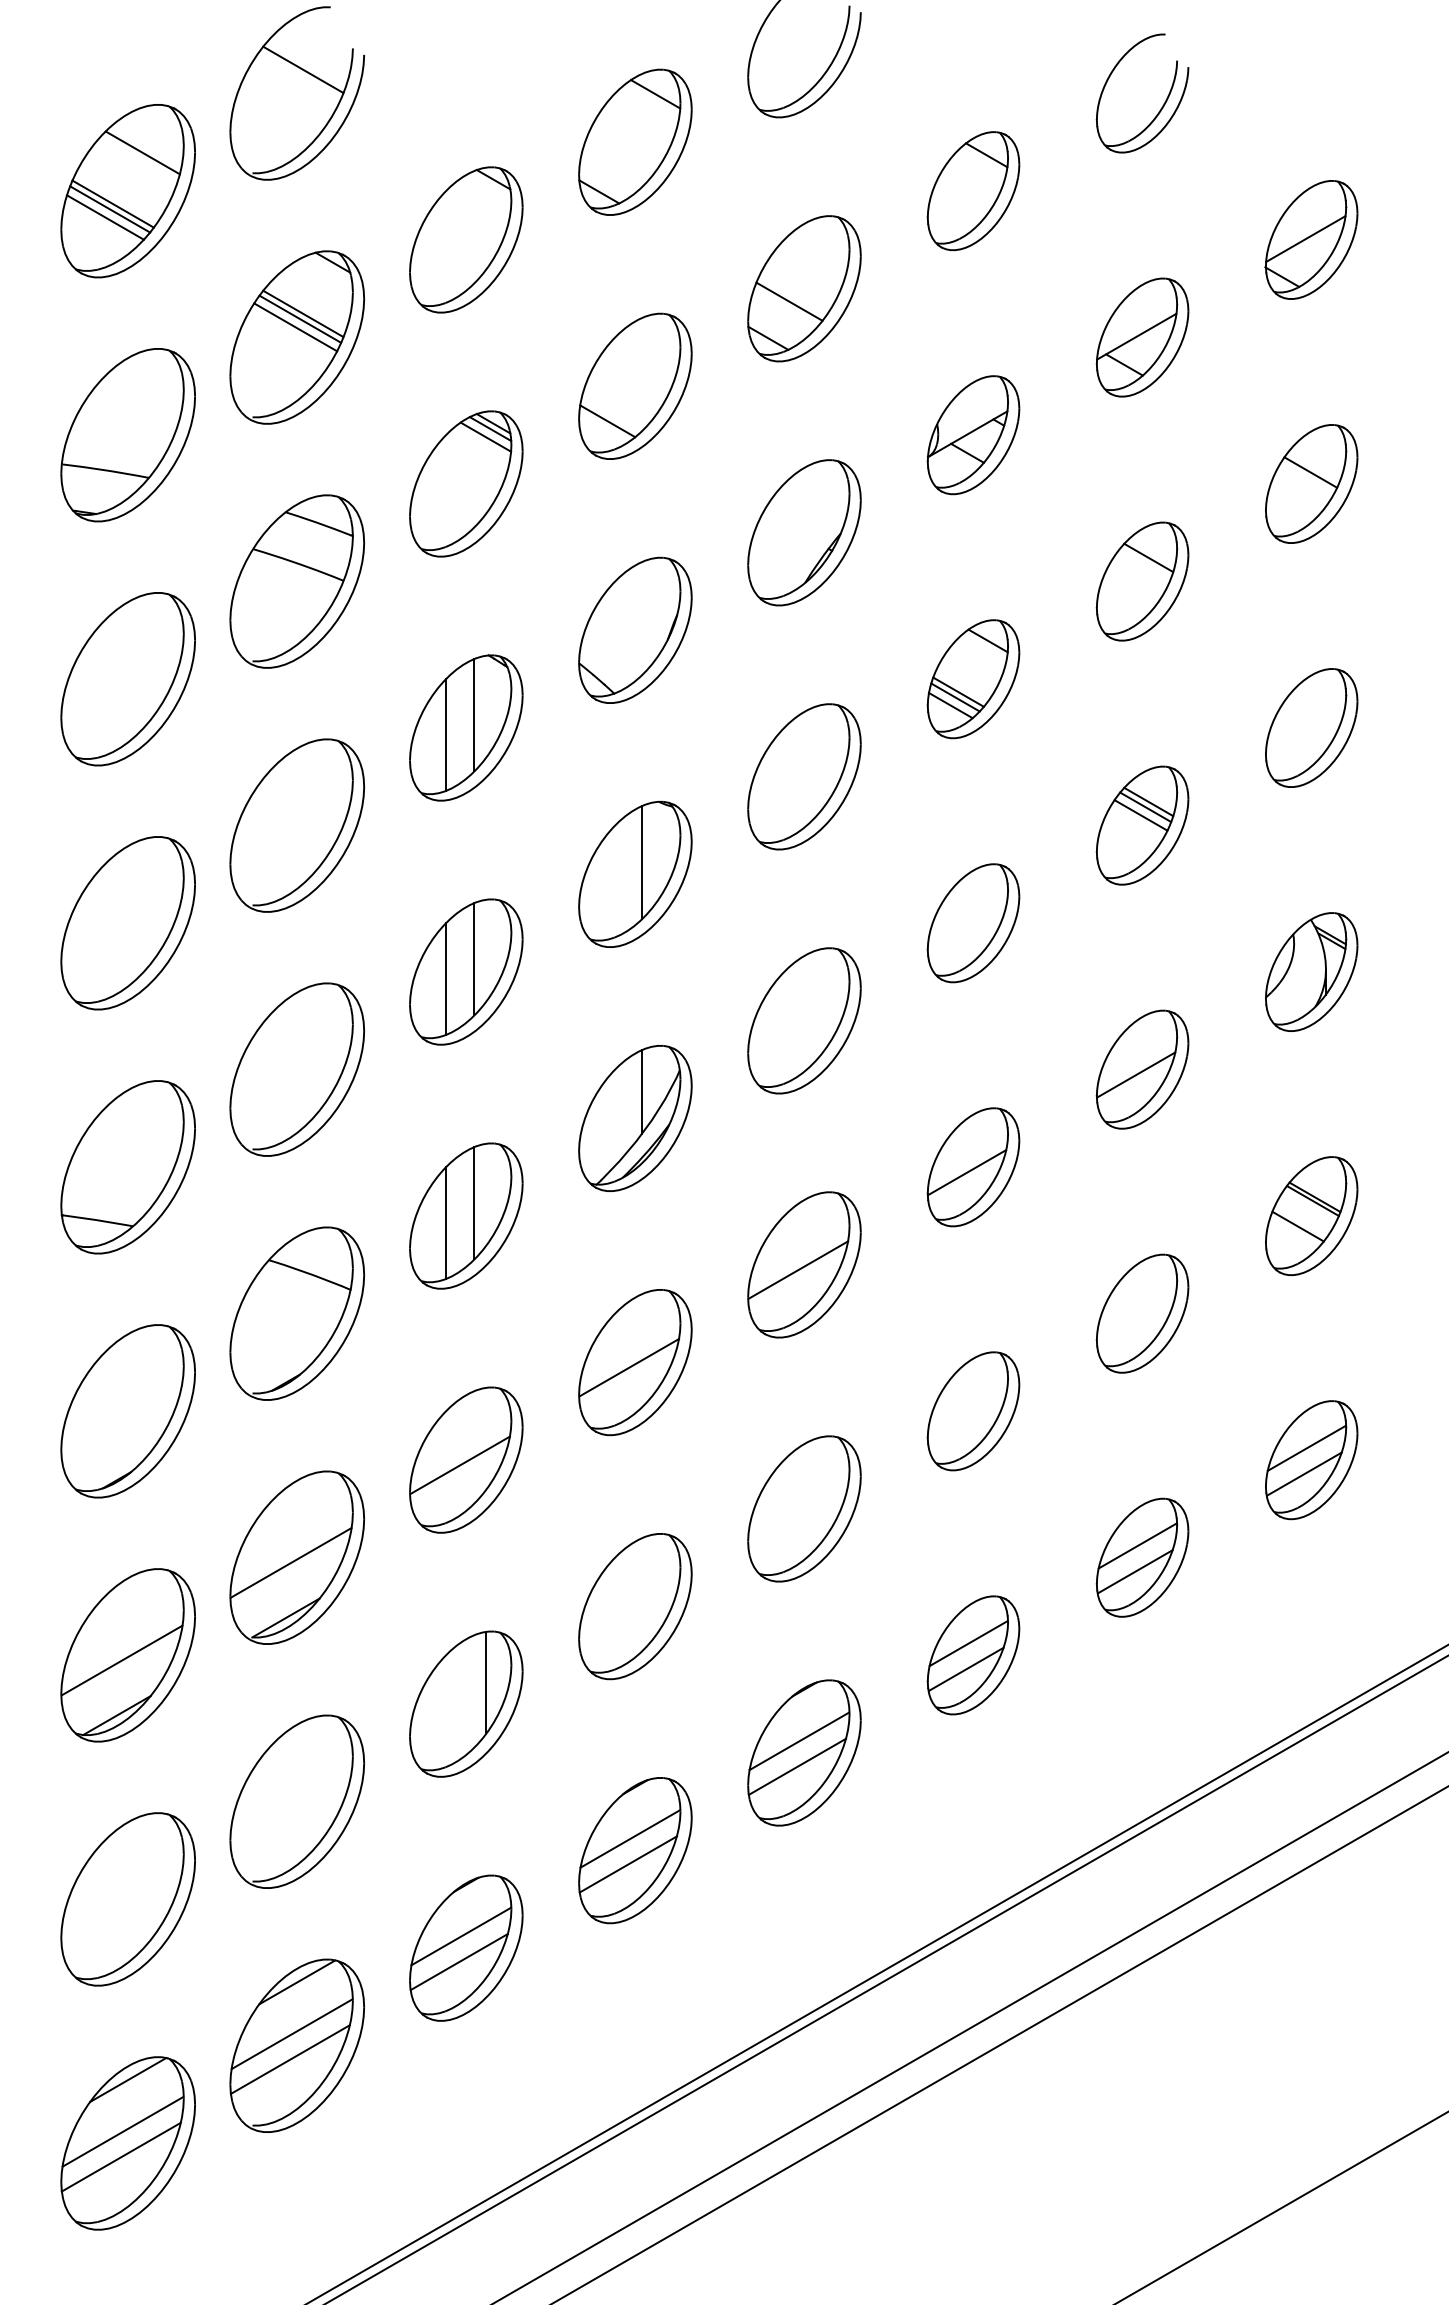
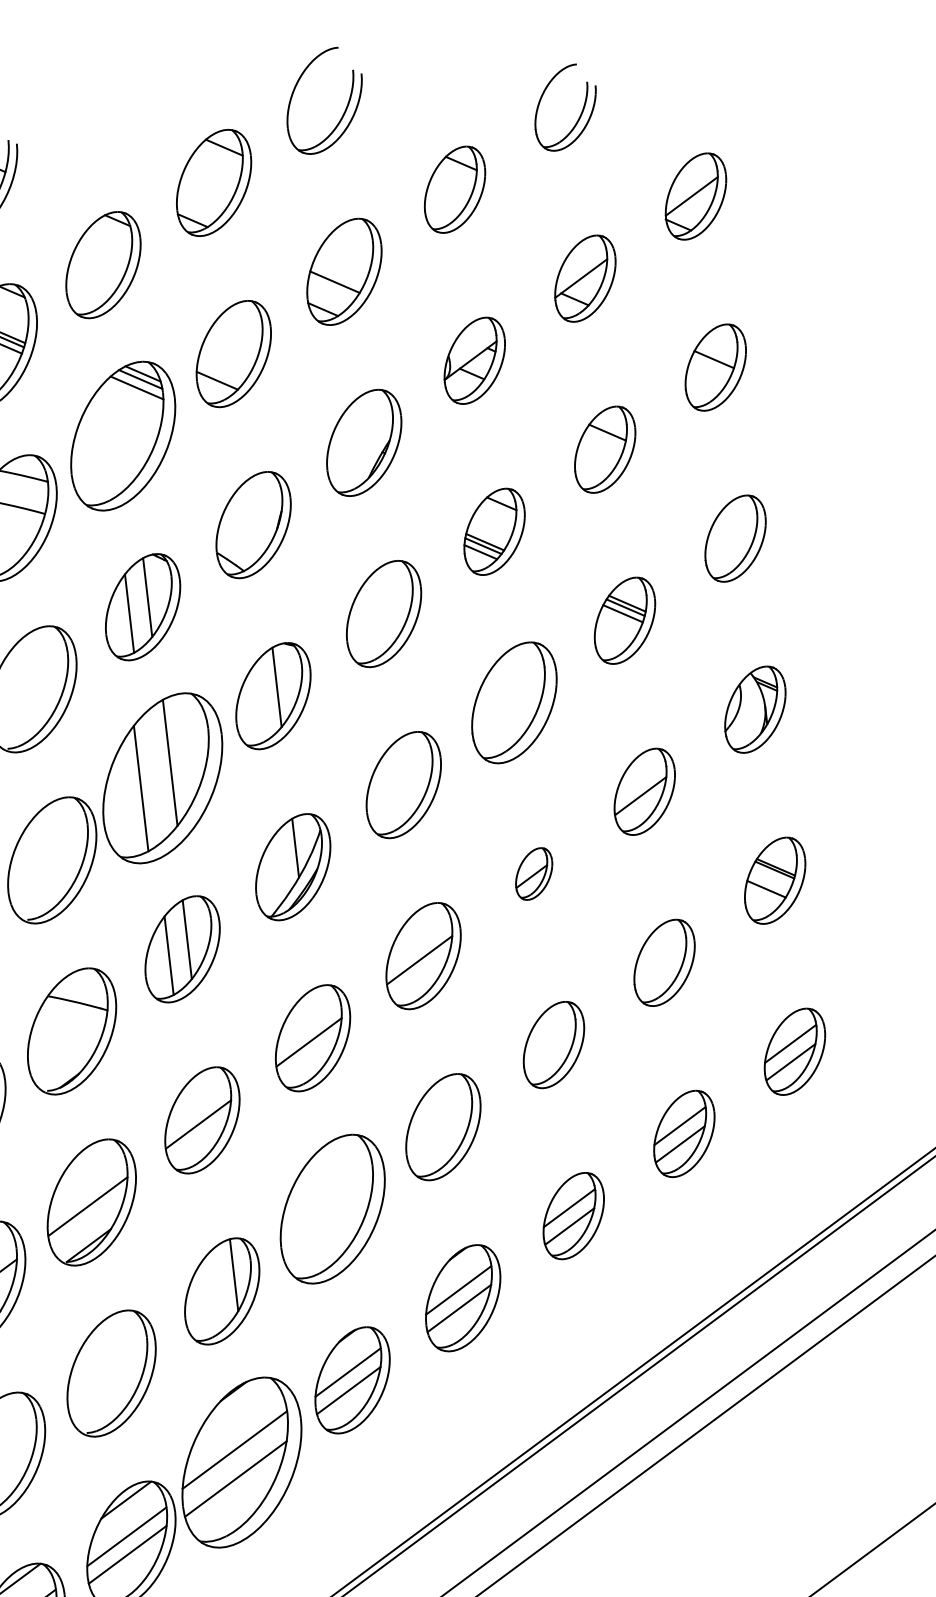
part: (466, 483) -> (123, 435), size x1.4
part: (973, 923) -> (514, 703), size x1.4
part: (466, 971) -> (162, 777), size x1.6
part: (973, 1167) -> (534, 874), size x0.6
part: (635, 1606) -> (332, 1209), size x1.4
part: (466, 1947) -> (242, 1461), size x1.6

